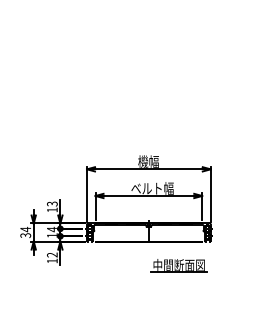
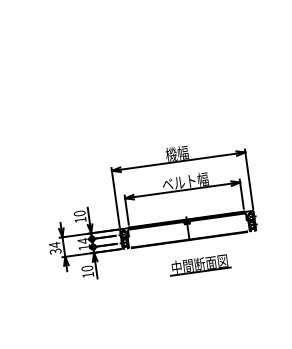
text: (52, 203) -> (79, 212), 13 -> 10
text: (52, 254) -> (87, 267), 12 -> 10
part: (178, 265) -> (199, 264), moved

